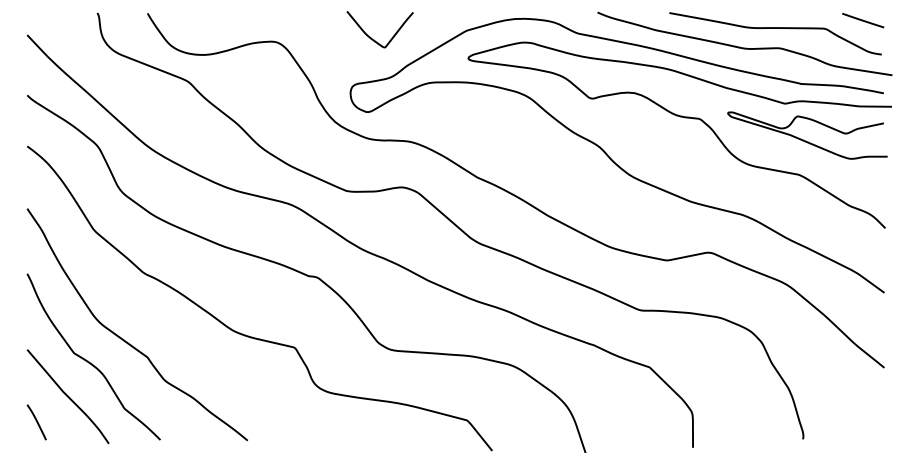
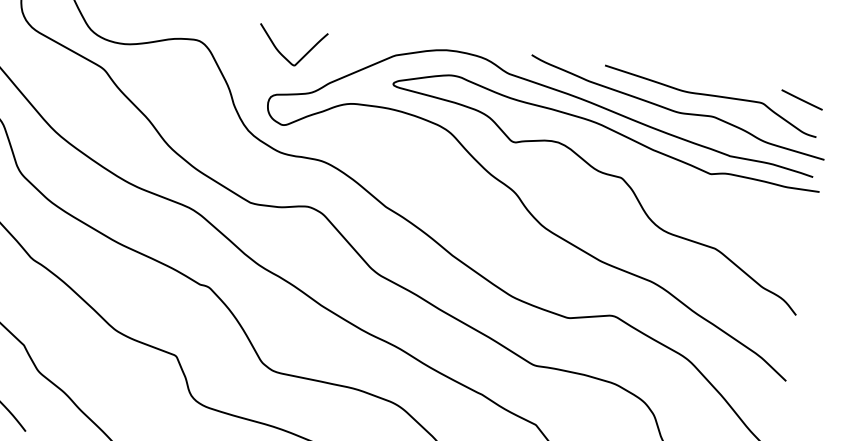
curve: (374, 39) -> (284, 55), moved
curve: (806, 140) -> (727, 214), removed

